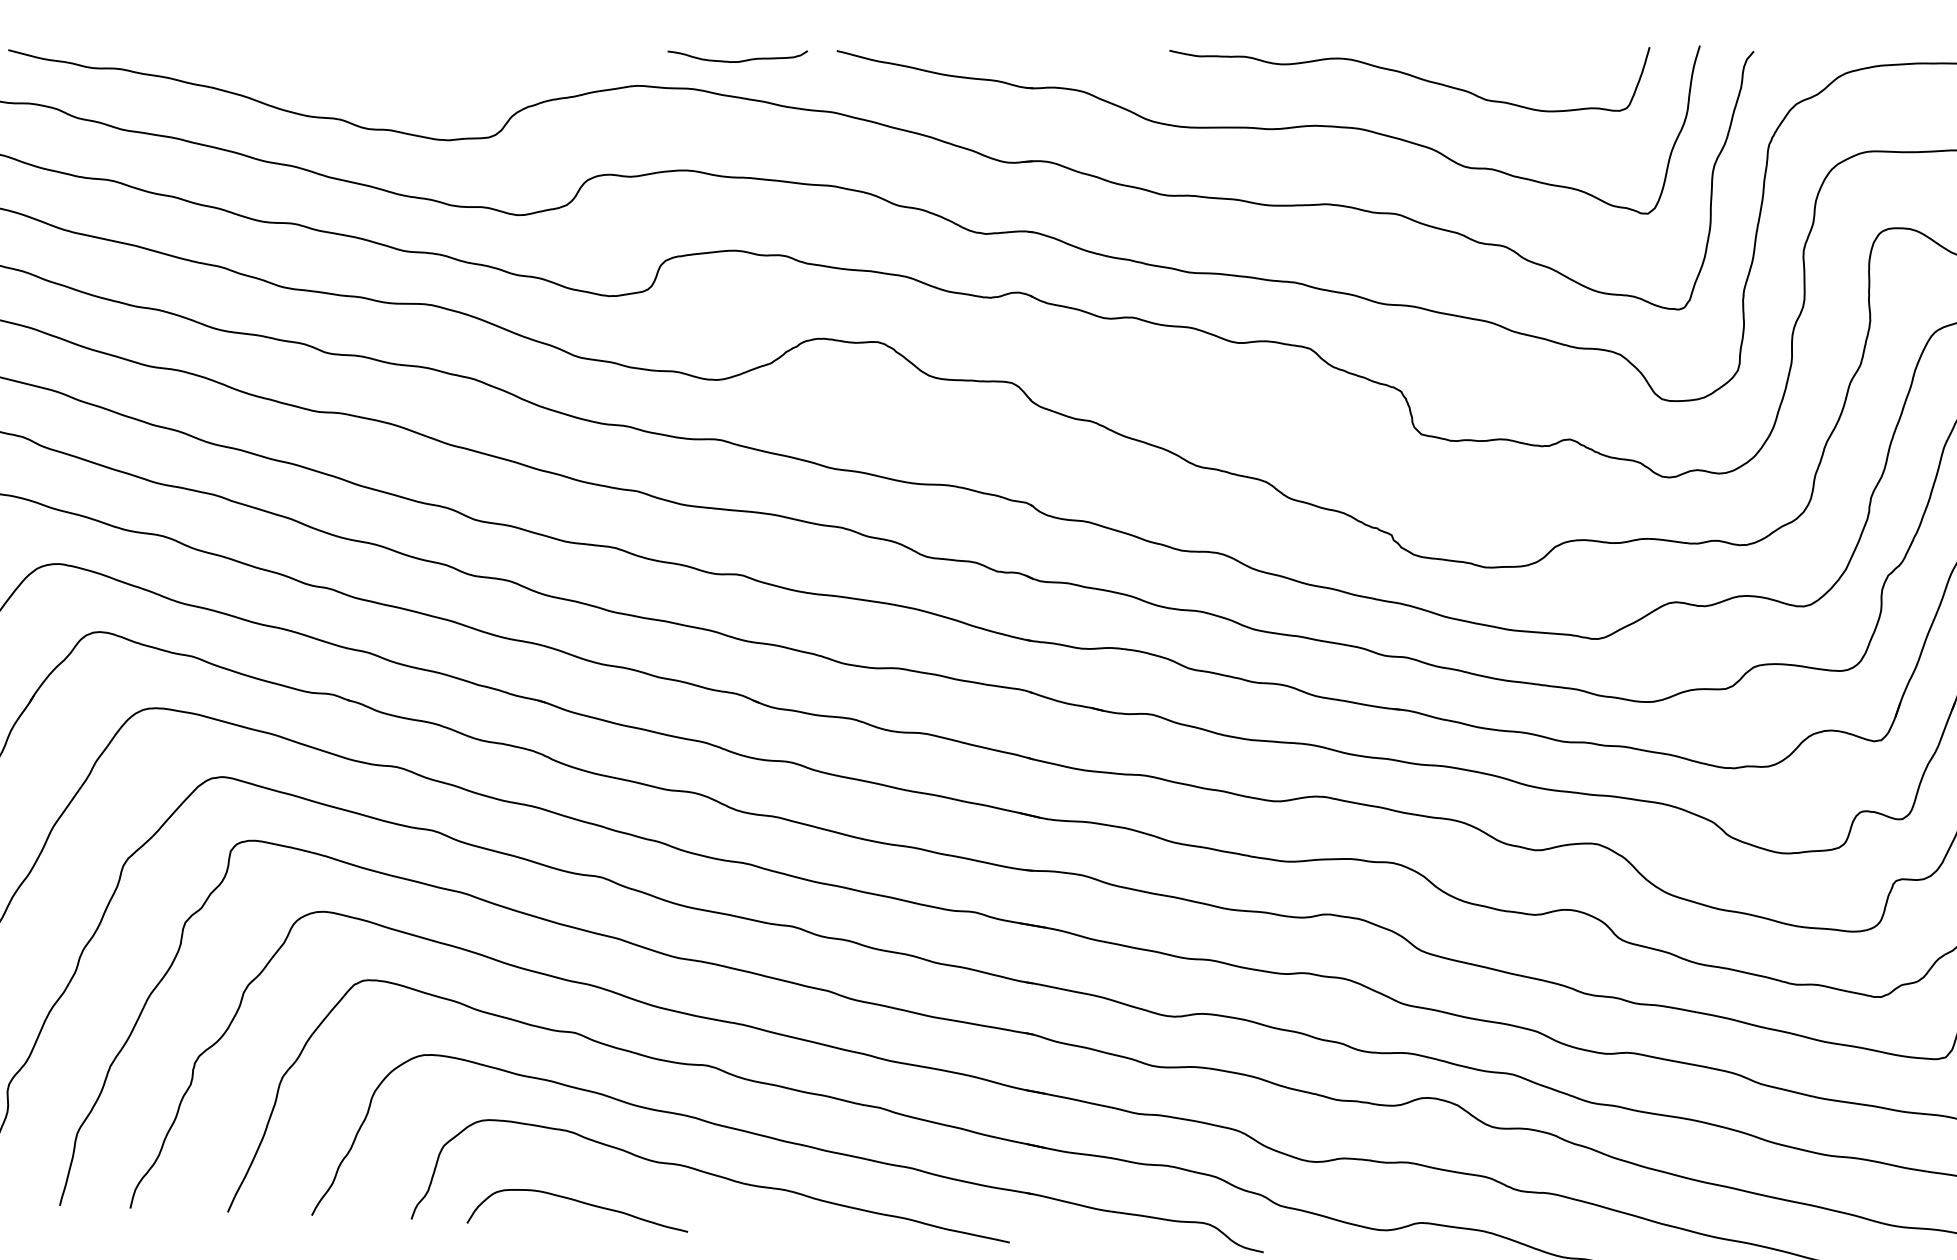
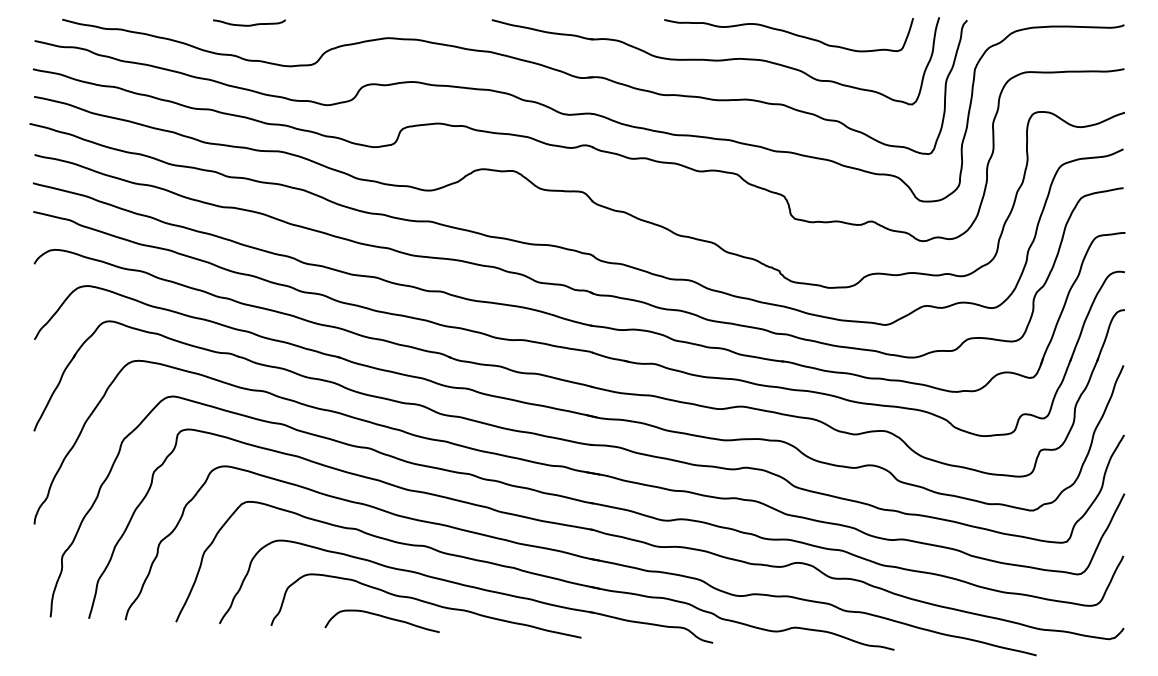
curve: (737, 59) -> (249, 24), moved
curve: (577, 1203) -> (382, 617), moved

